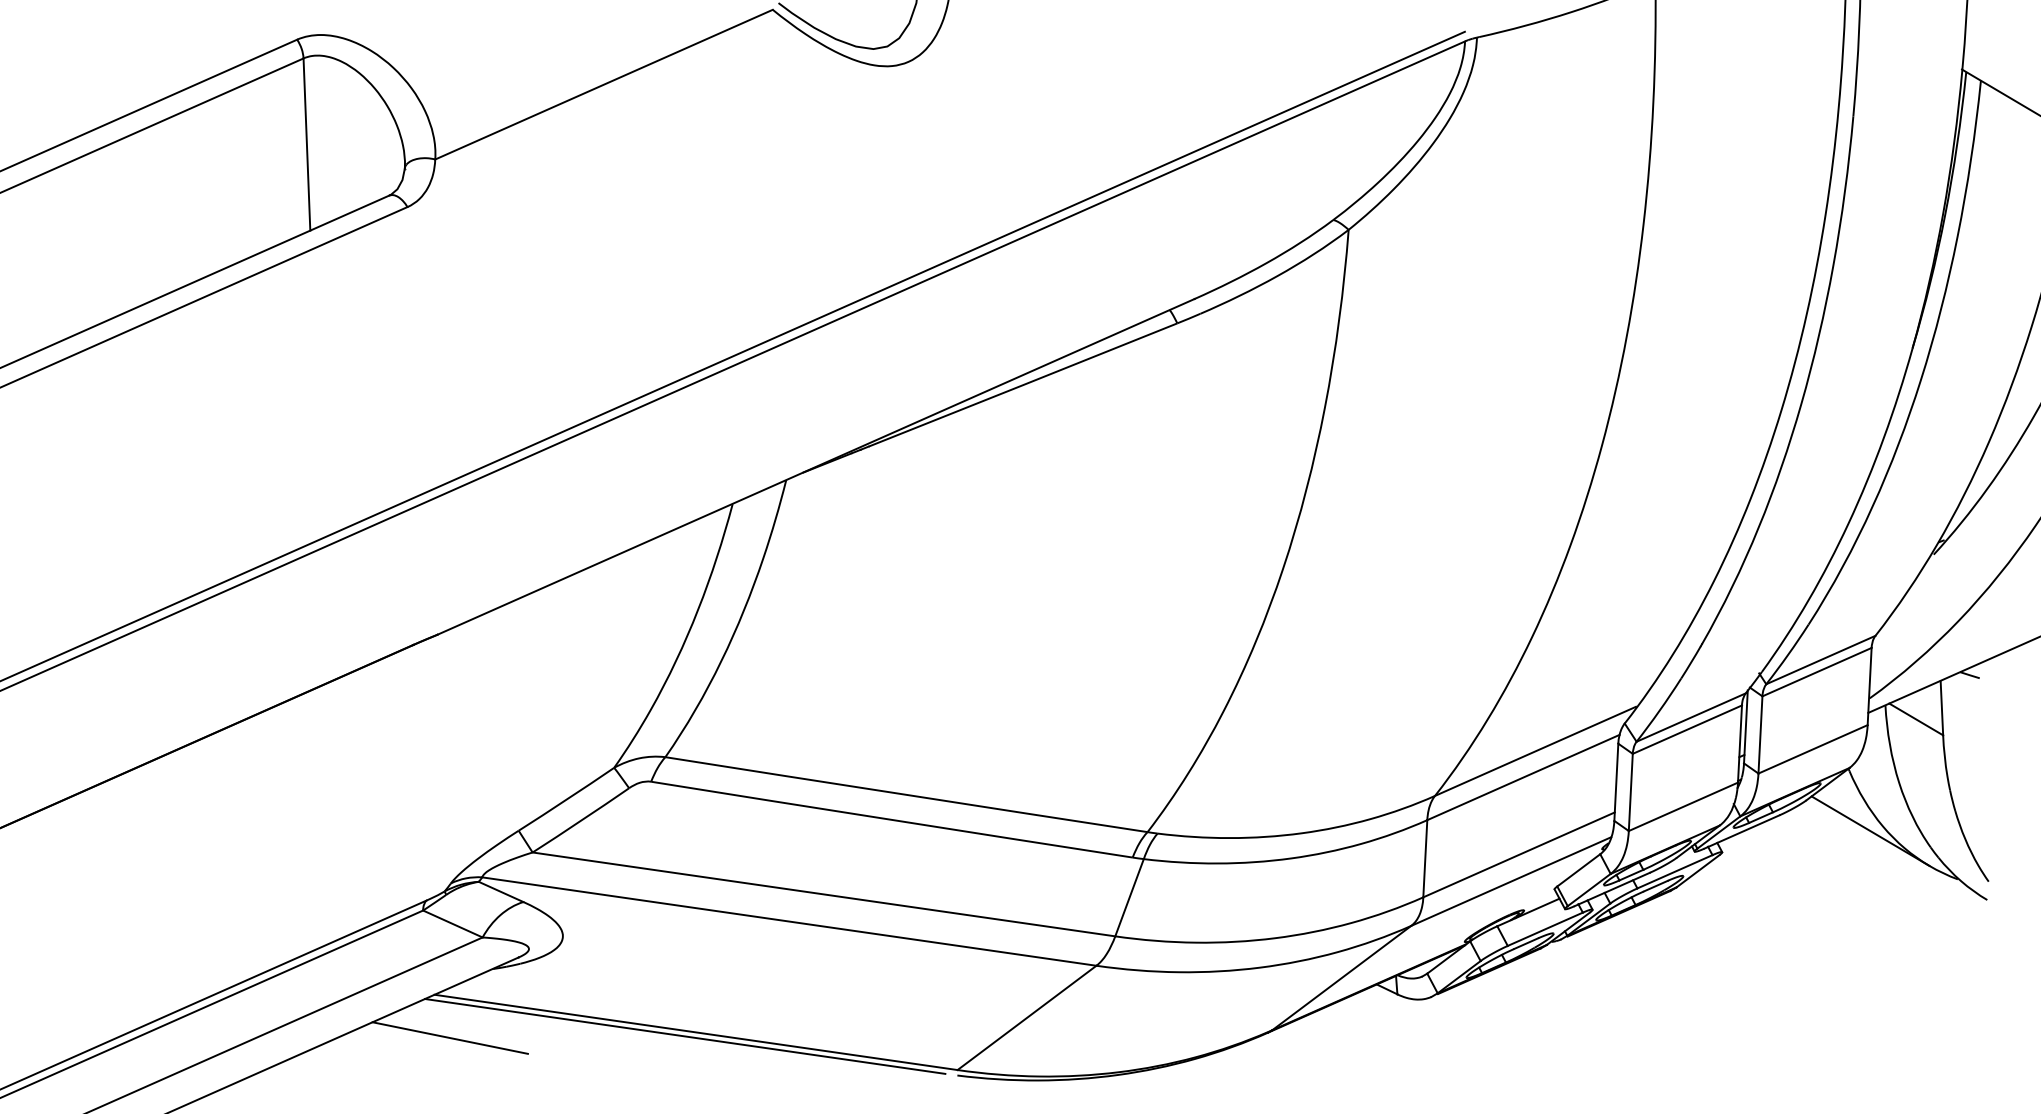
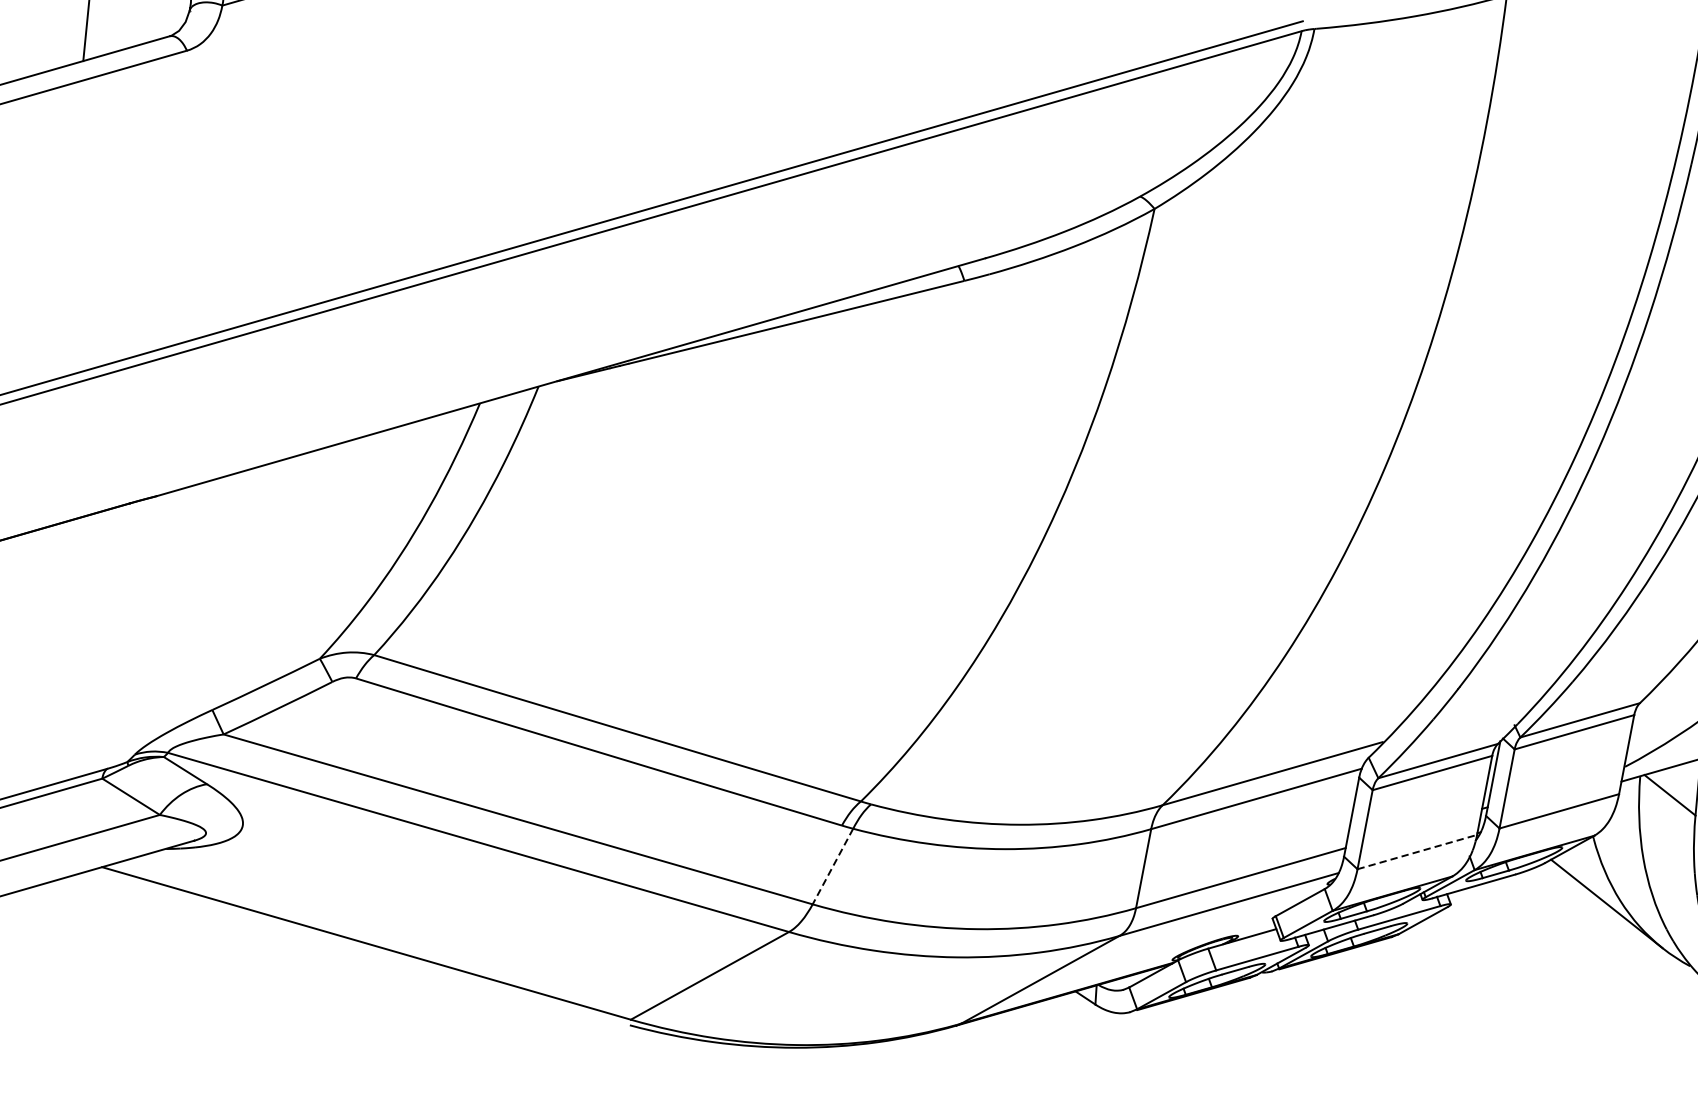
line: (1683, 806) -> (1417, 851), solid -> dashed
line: (1129, 898) -> (832, 867), solid -> dashed
line: (685, 1036) -> (354, 946), removed
line: (449, 1037) -> (111, 913), removed

